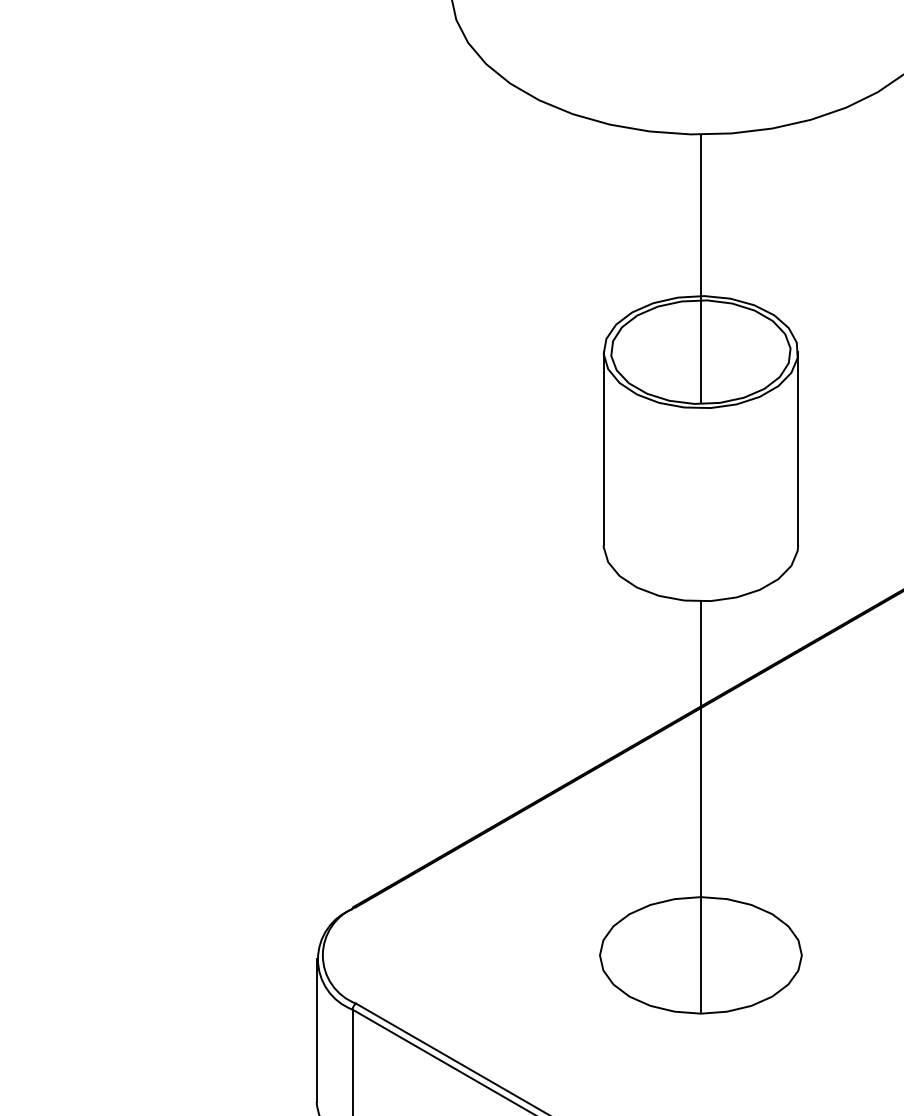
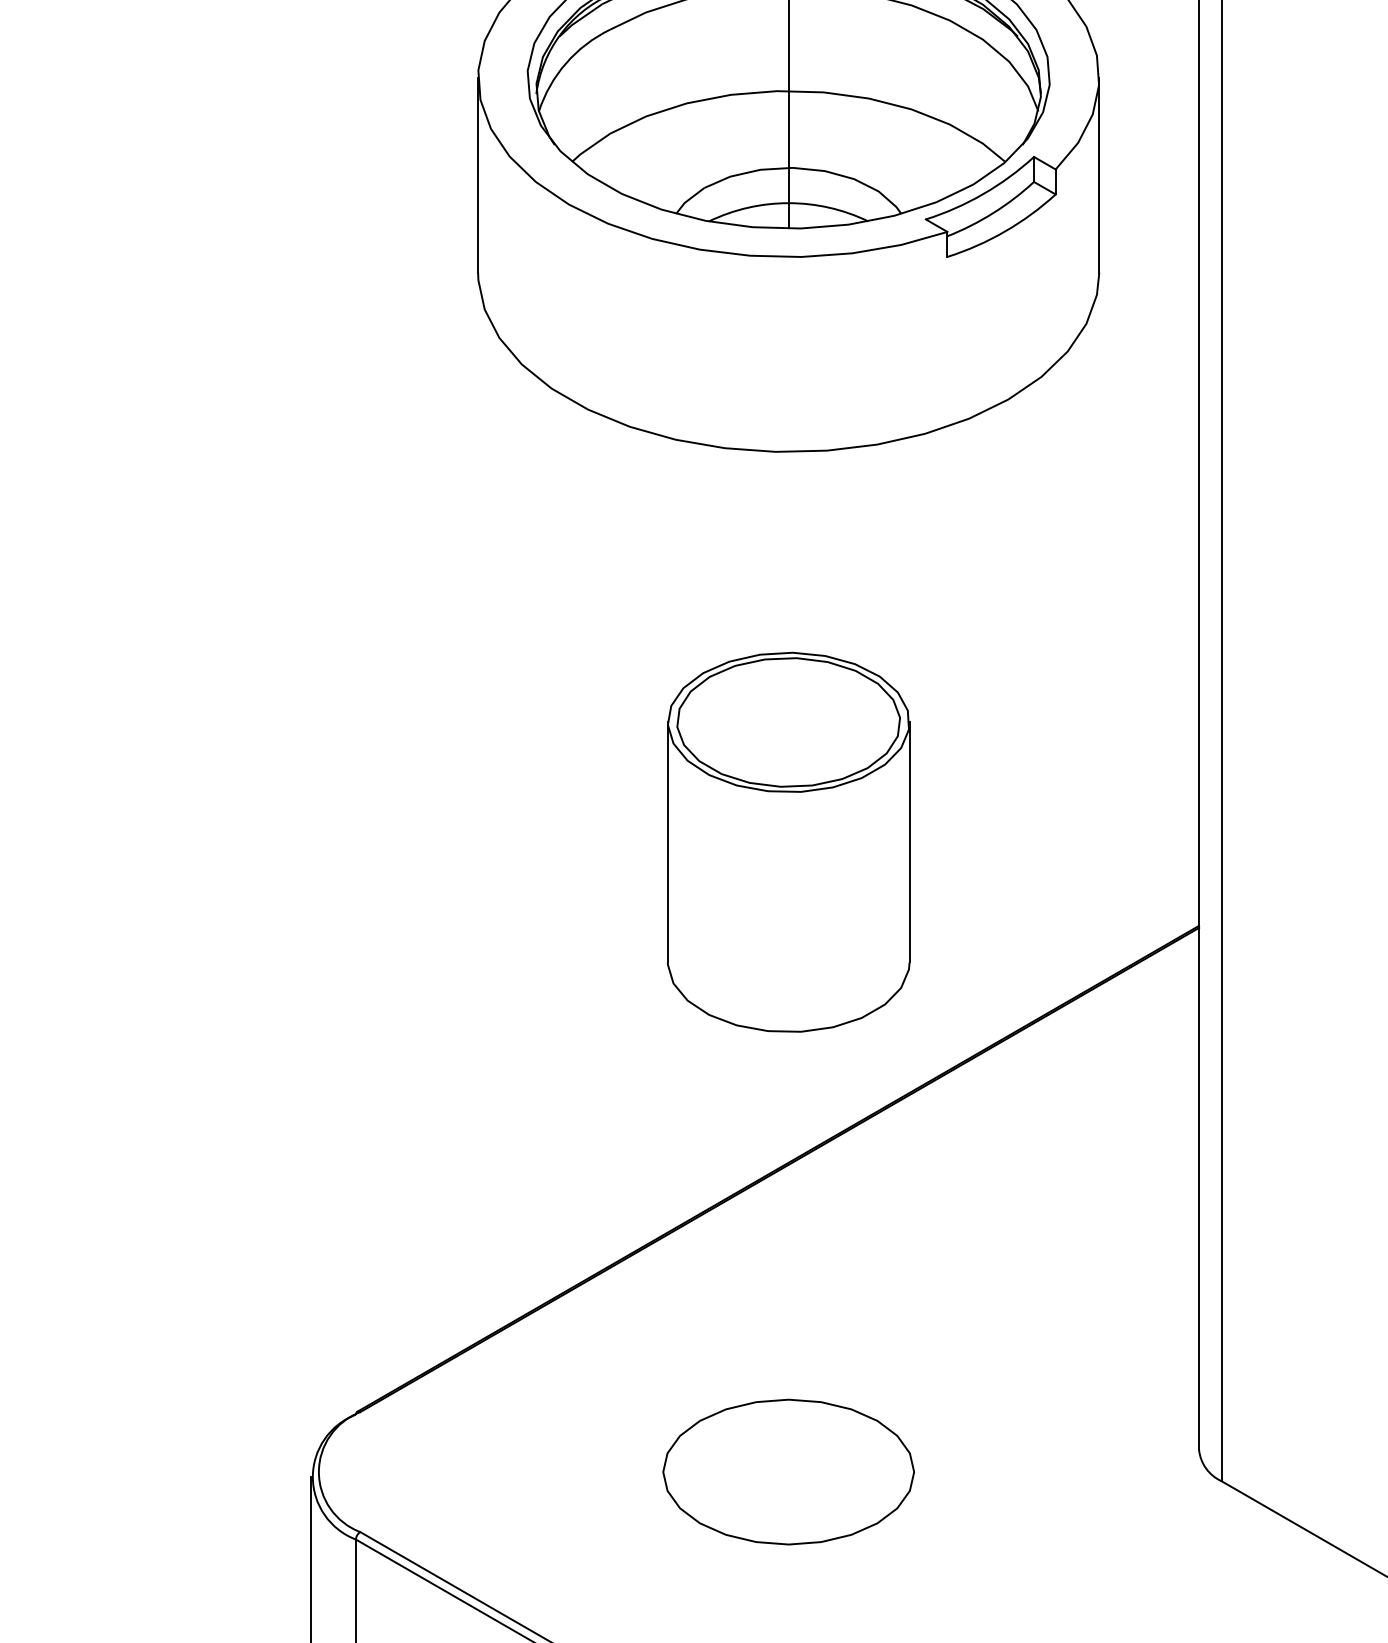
line: (700, 269) -> (788, 619), removed
line: (700, 807) -> (788, 1288), removed

